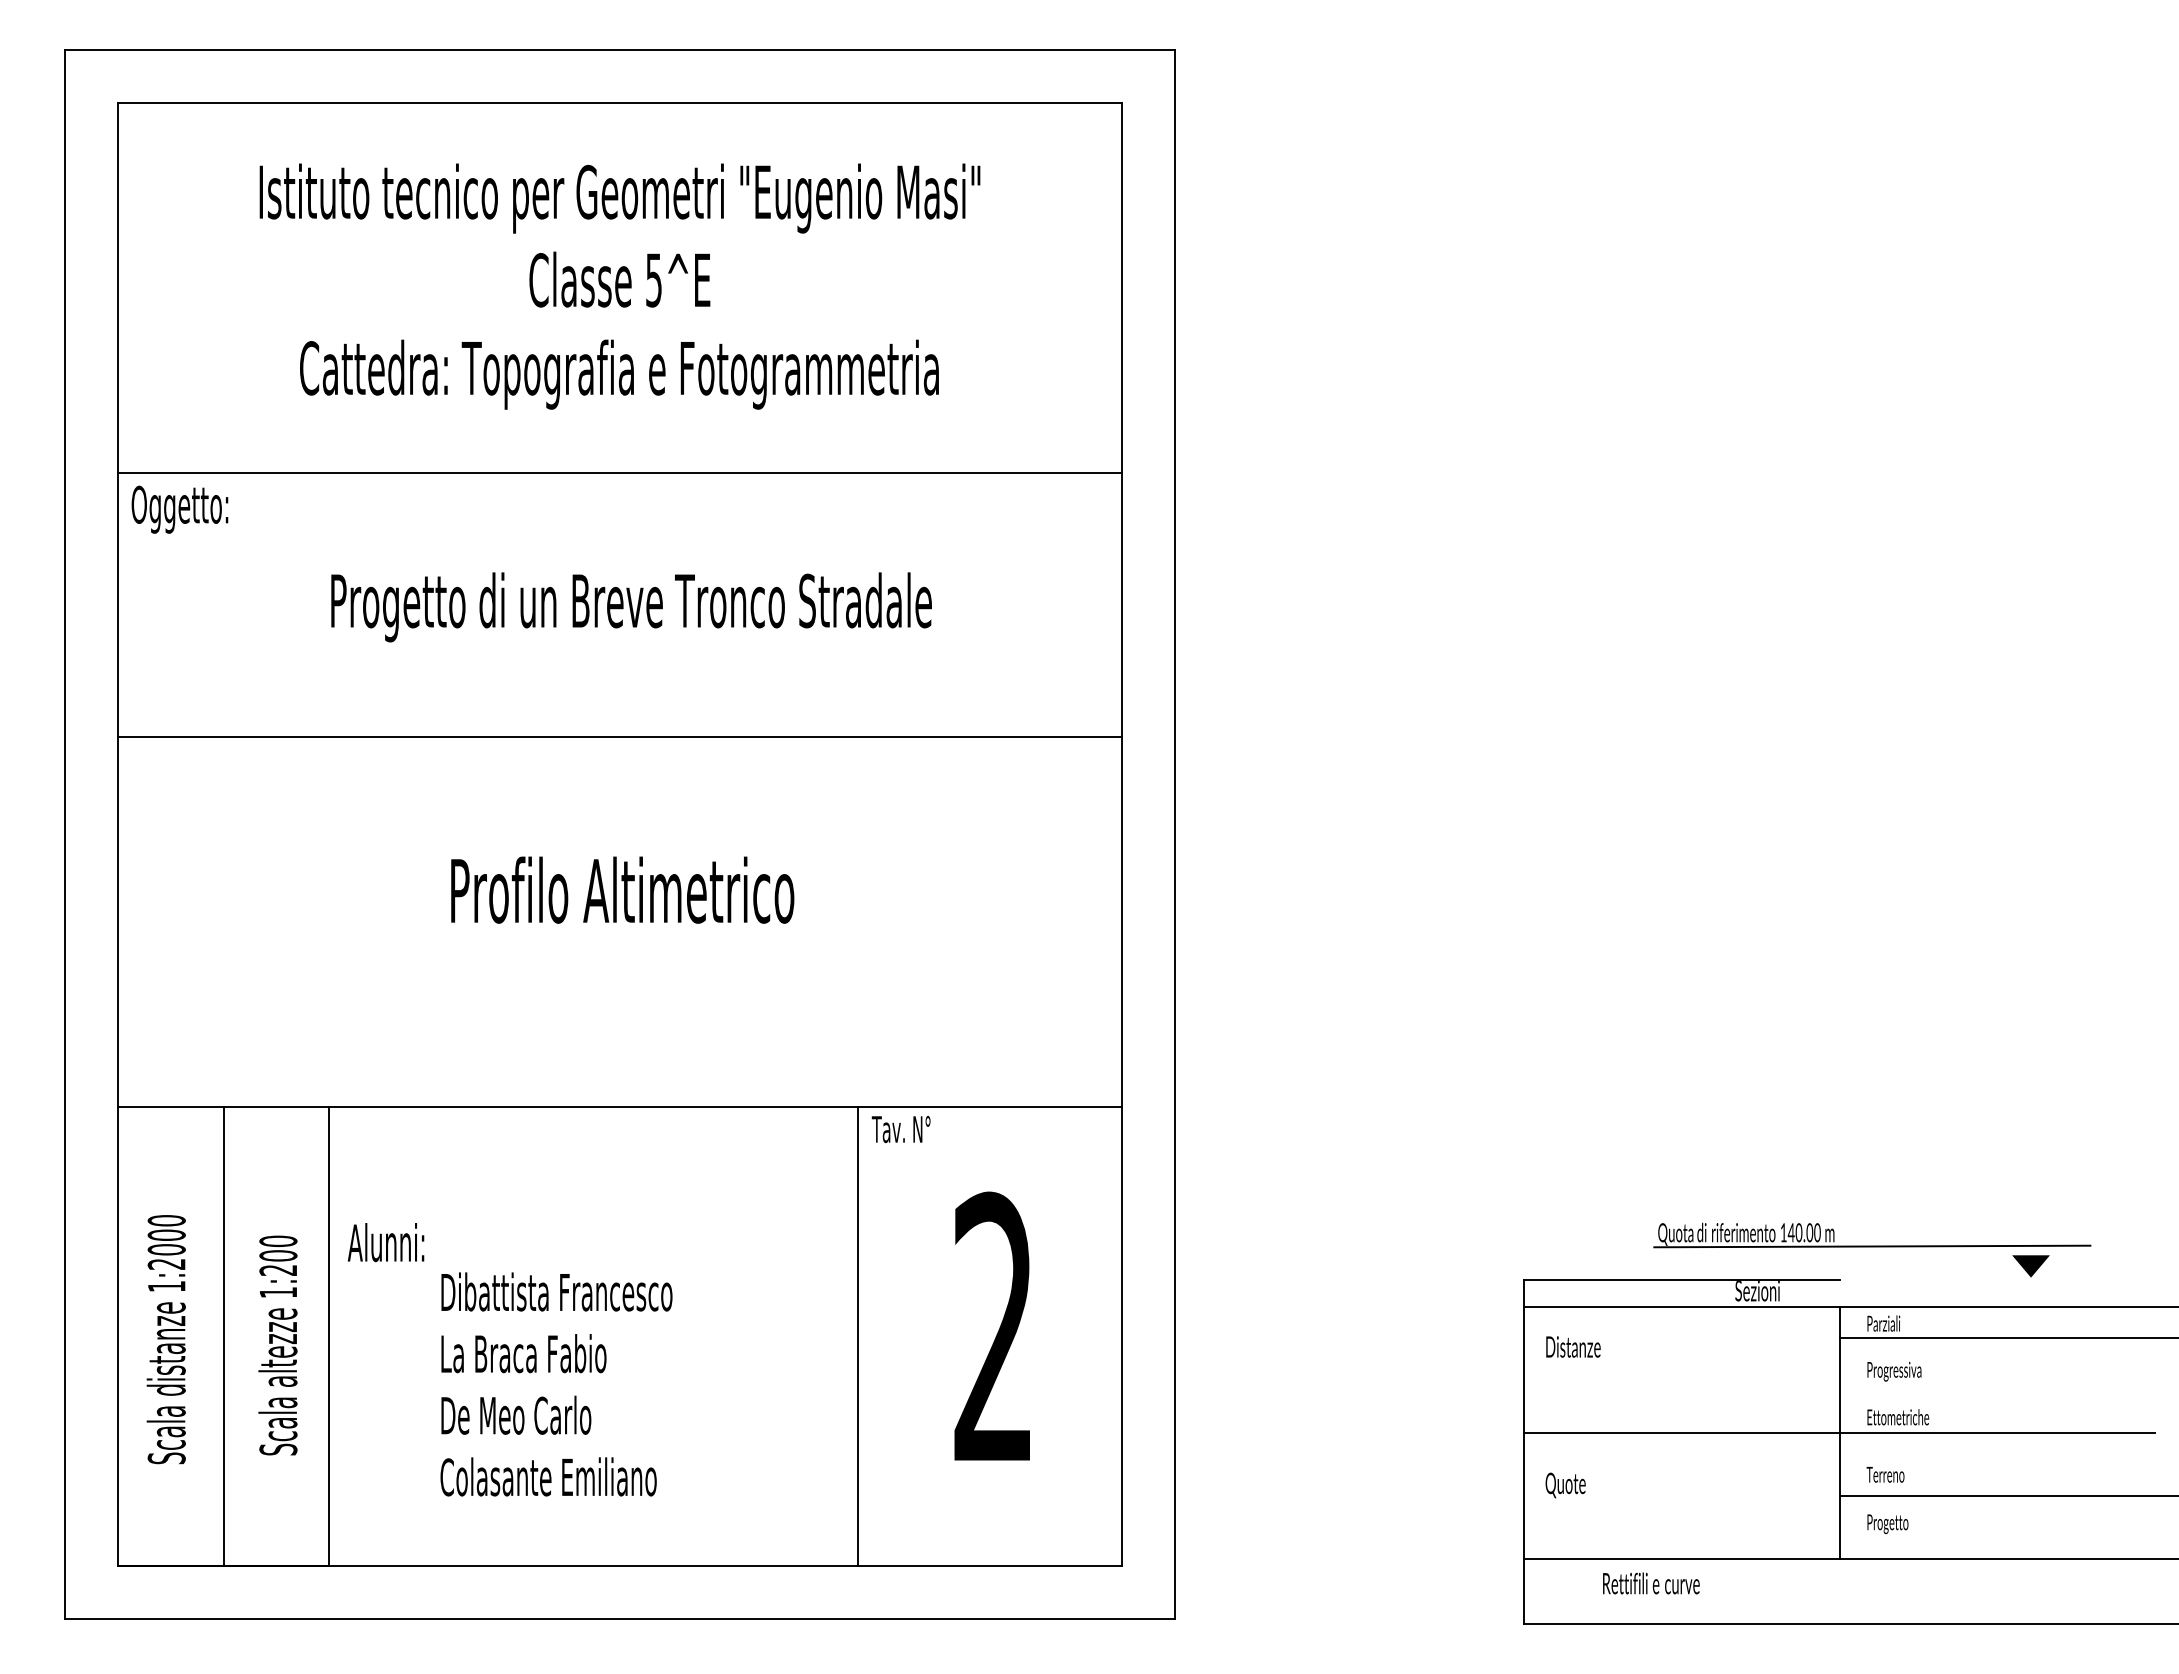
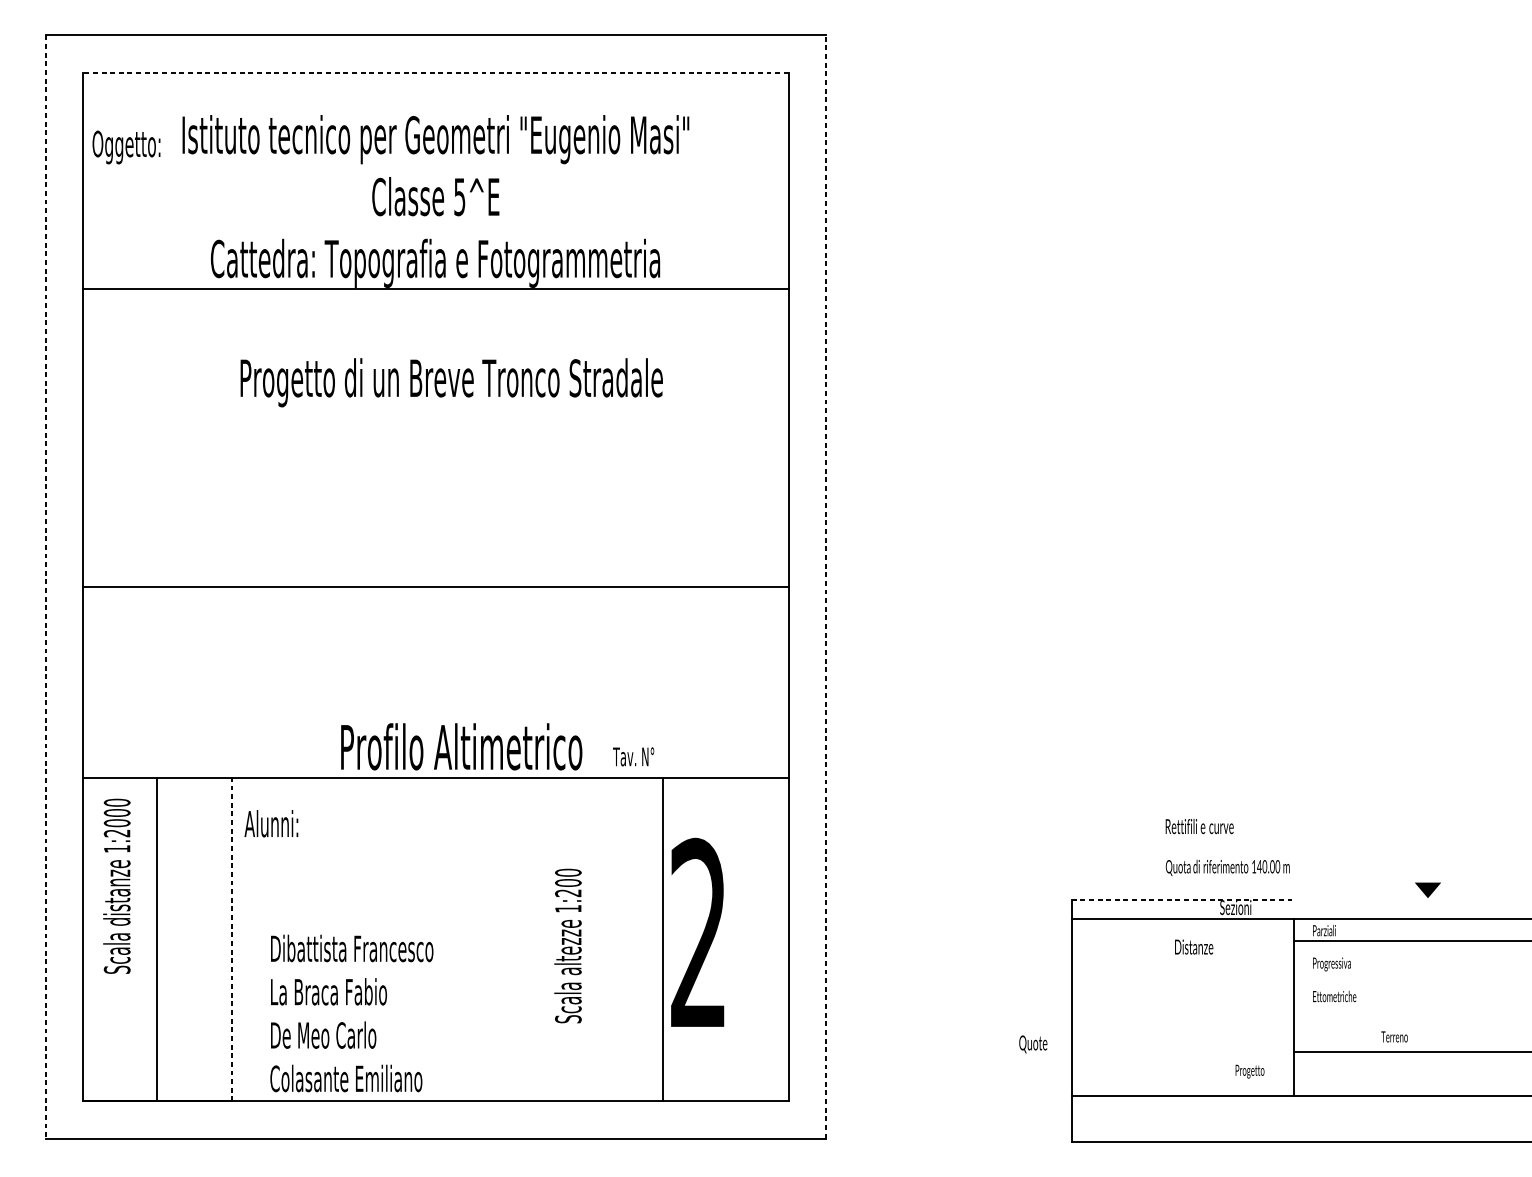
line: (620, 103) -> (436, 72), solid -> dashed
line: (619, 472) -> (435, 288), moved
text: (179, 509) -> (126, 147), moved
text: (631, 607) -> (451, 382), moved
line: (619, 737) -> (435, 587), moved
line: (1174, 834) -> (825, 586), solid -> dashed
line: (65, 835) -> (46, 587), solid -> dashed
text: (622, 889) -> (461, 746), moved
text: (900, 1129) -> (633, 756), moved
text: (385, 1242) -> (271, 823), moved
line: (1872, 1246) -> (1316, 876), removed
line: (1682, 1280) -> (1182, 900), solid -> dashed
line: (329, 1336) -> (231, 939), solid -> dashed
line: (857, 1336) -> (662, 939), moved
text: (165, 1339) -> (116, 886), moved
text: (277, 1345) -> (567, 946), moved
text: (1573, 1346) -> (1194, 946), moved
text: (556, 1384) -> (351, 1013), moved
line: (1839, 1432) -> (1293, 1007), removed
text: (1885, 1474) -> (1394, 1036), moved
text: (1565, 1485) -> (1033, 1044), moved
text: (1887, 1524) -> (1249, 1071), moved
text: (1651, 1583) -> (1199, 826), moved

